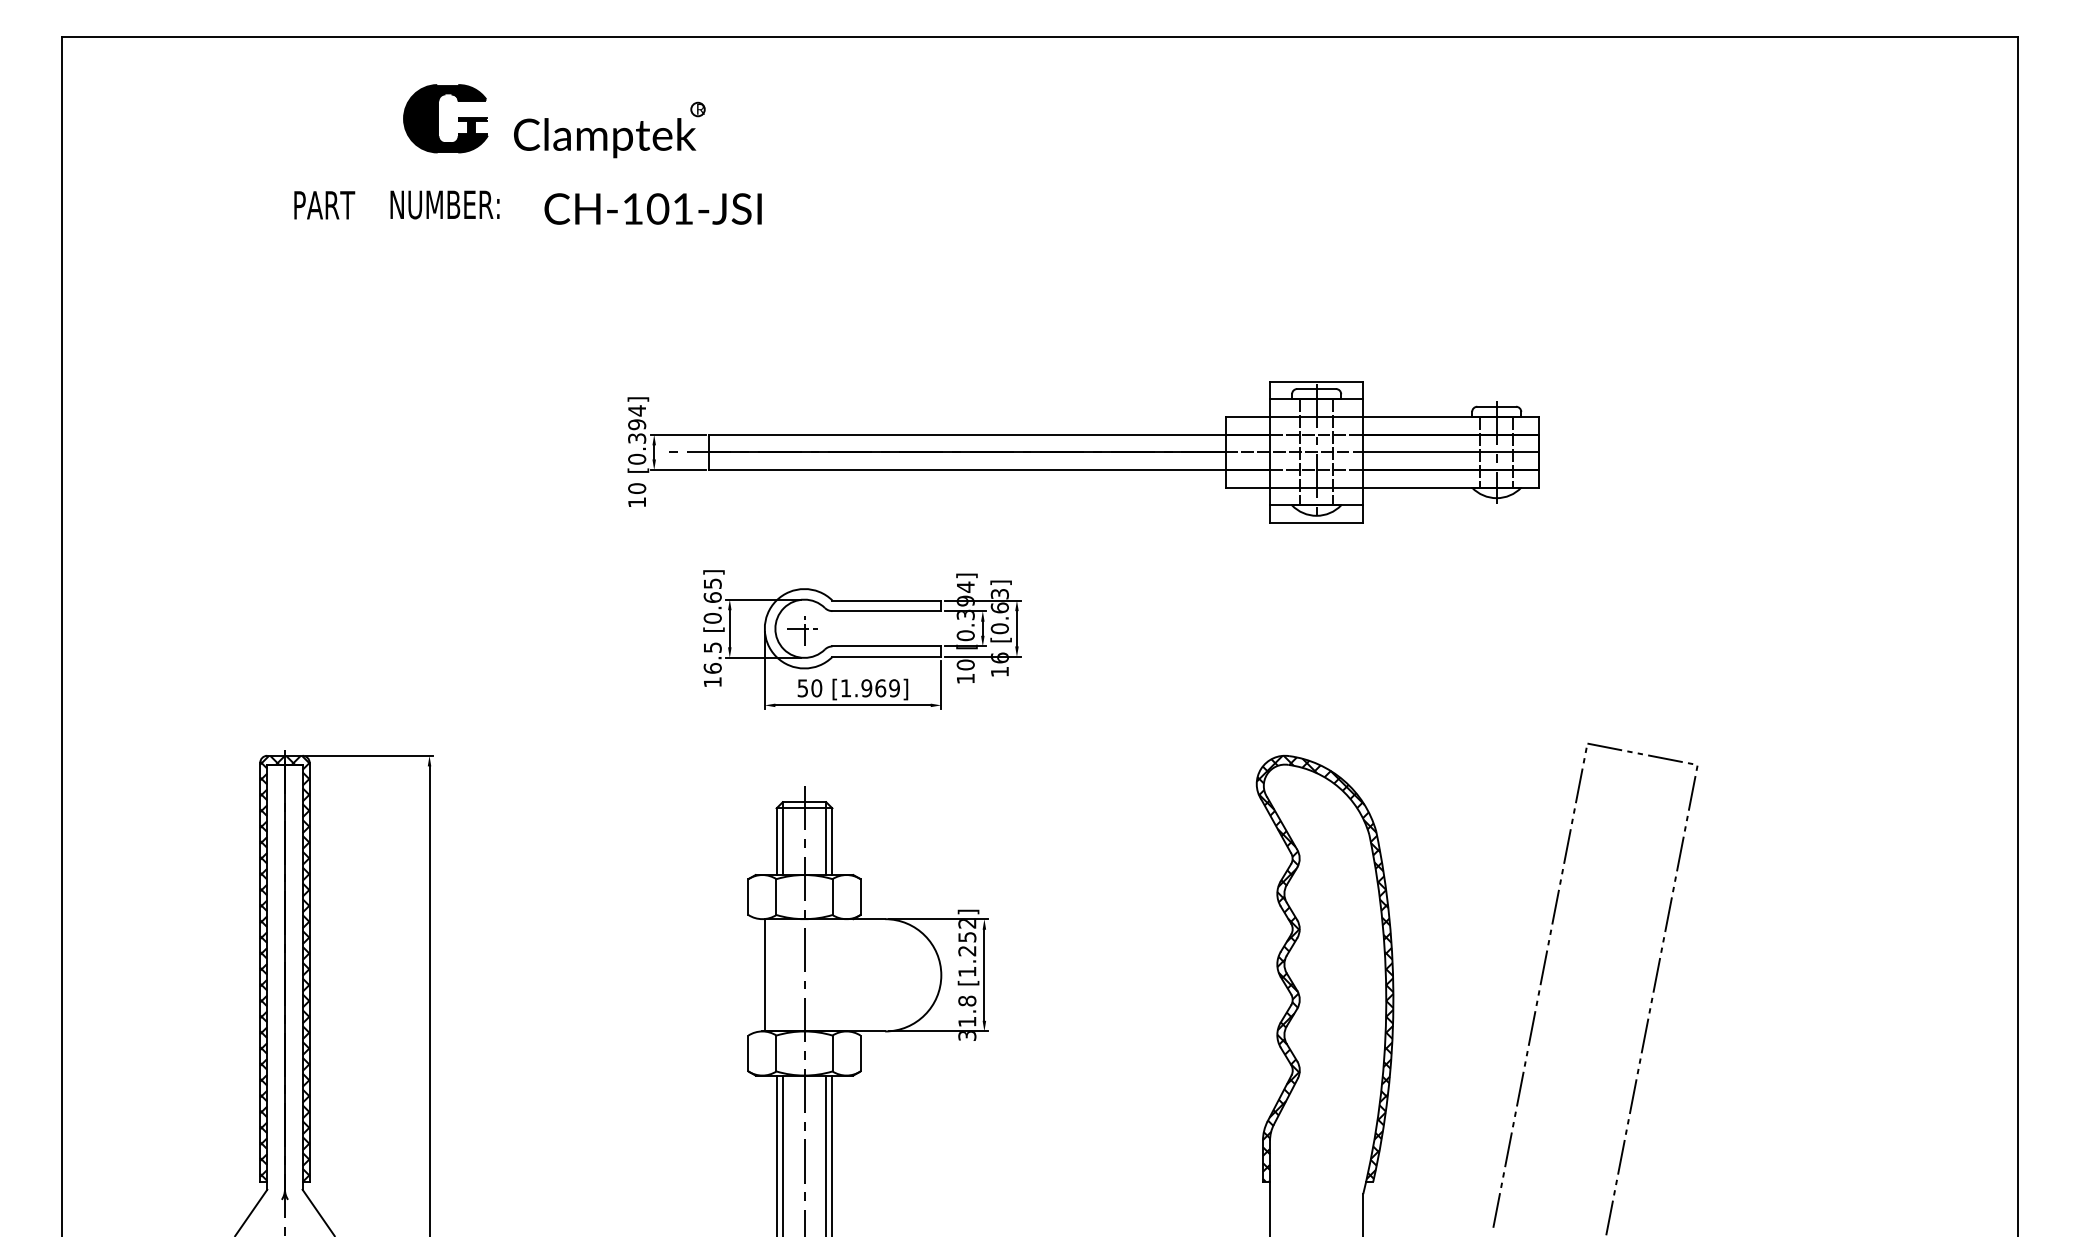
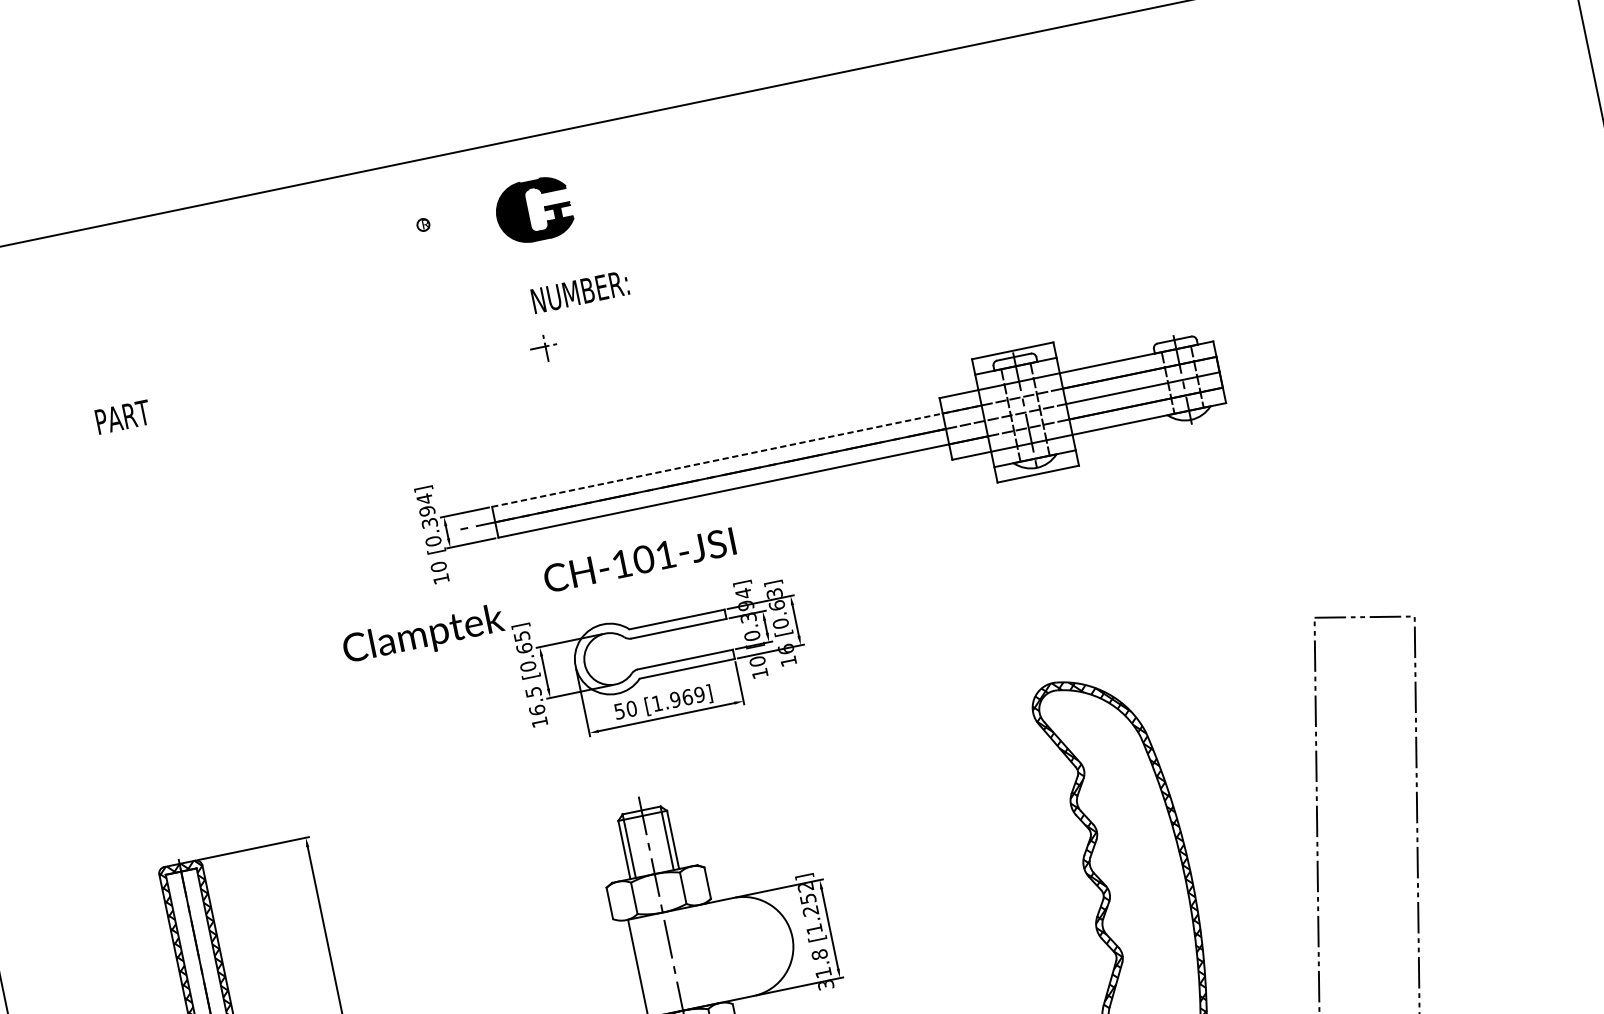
part: (438, 118) -> (527, 211), moved
text: (605, 138) -> (424, 636), moved
text: (444, 204) -> (579, 291), moved
text: (324, 205) -> (123, 417), moved
text: (652, 208) -> (638, 560), moved
line: (990, 434) -> (737, 455), solid -> dashed
part: (802, 630) -> (544, 348), moved

